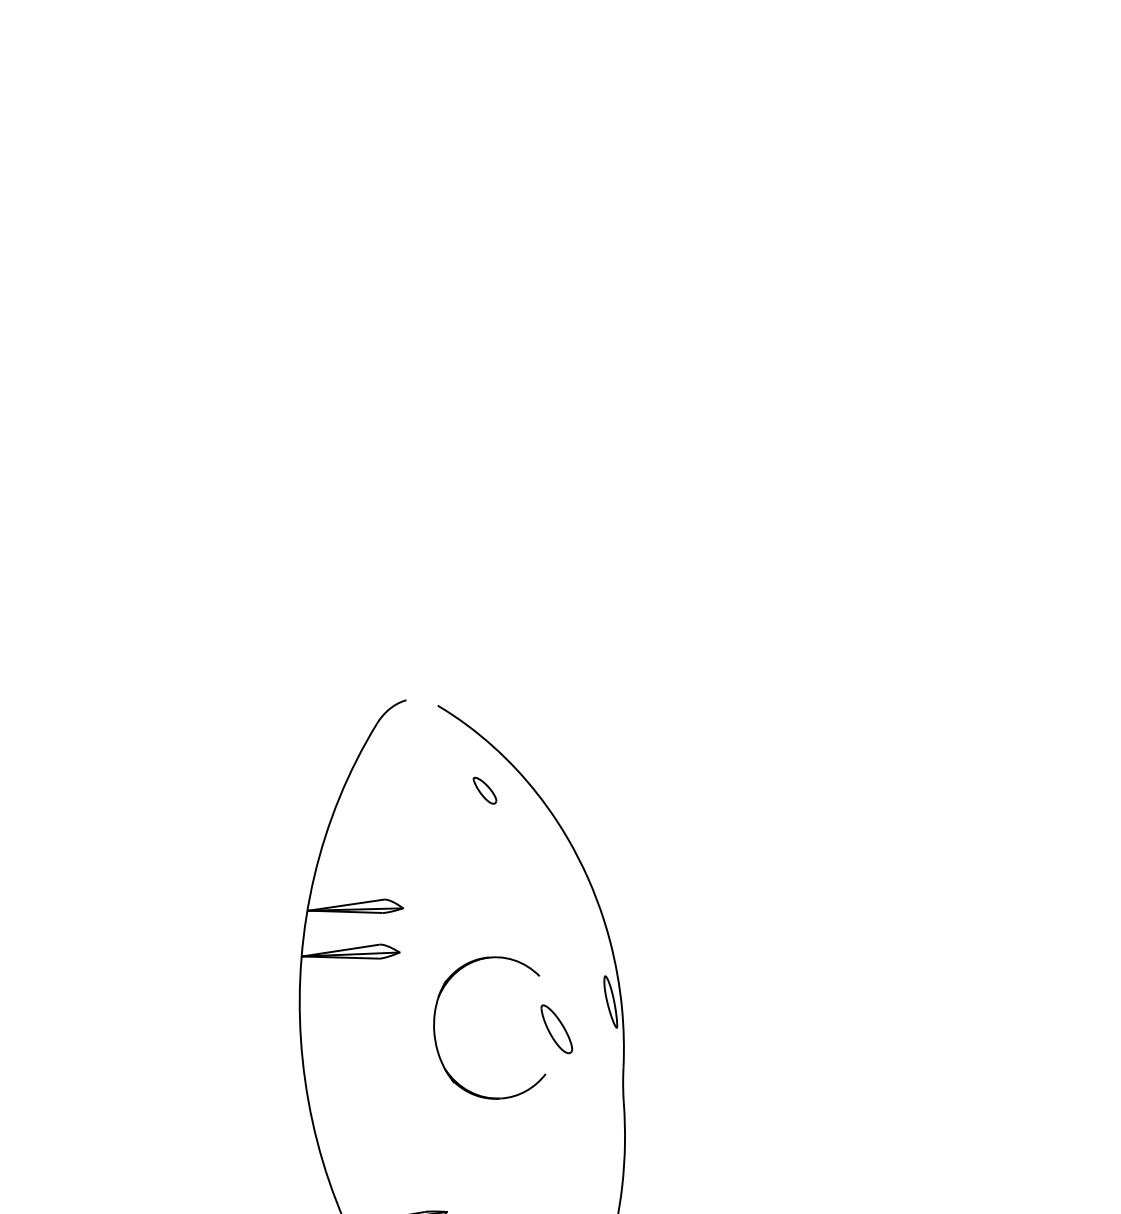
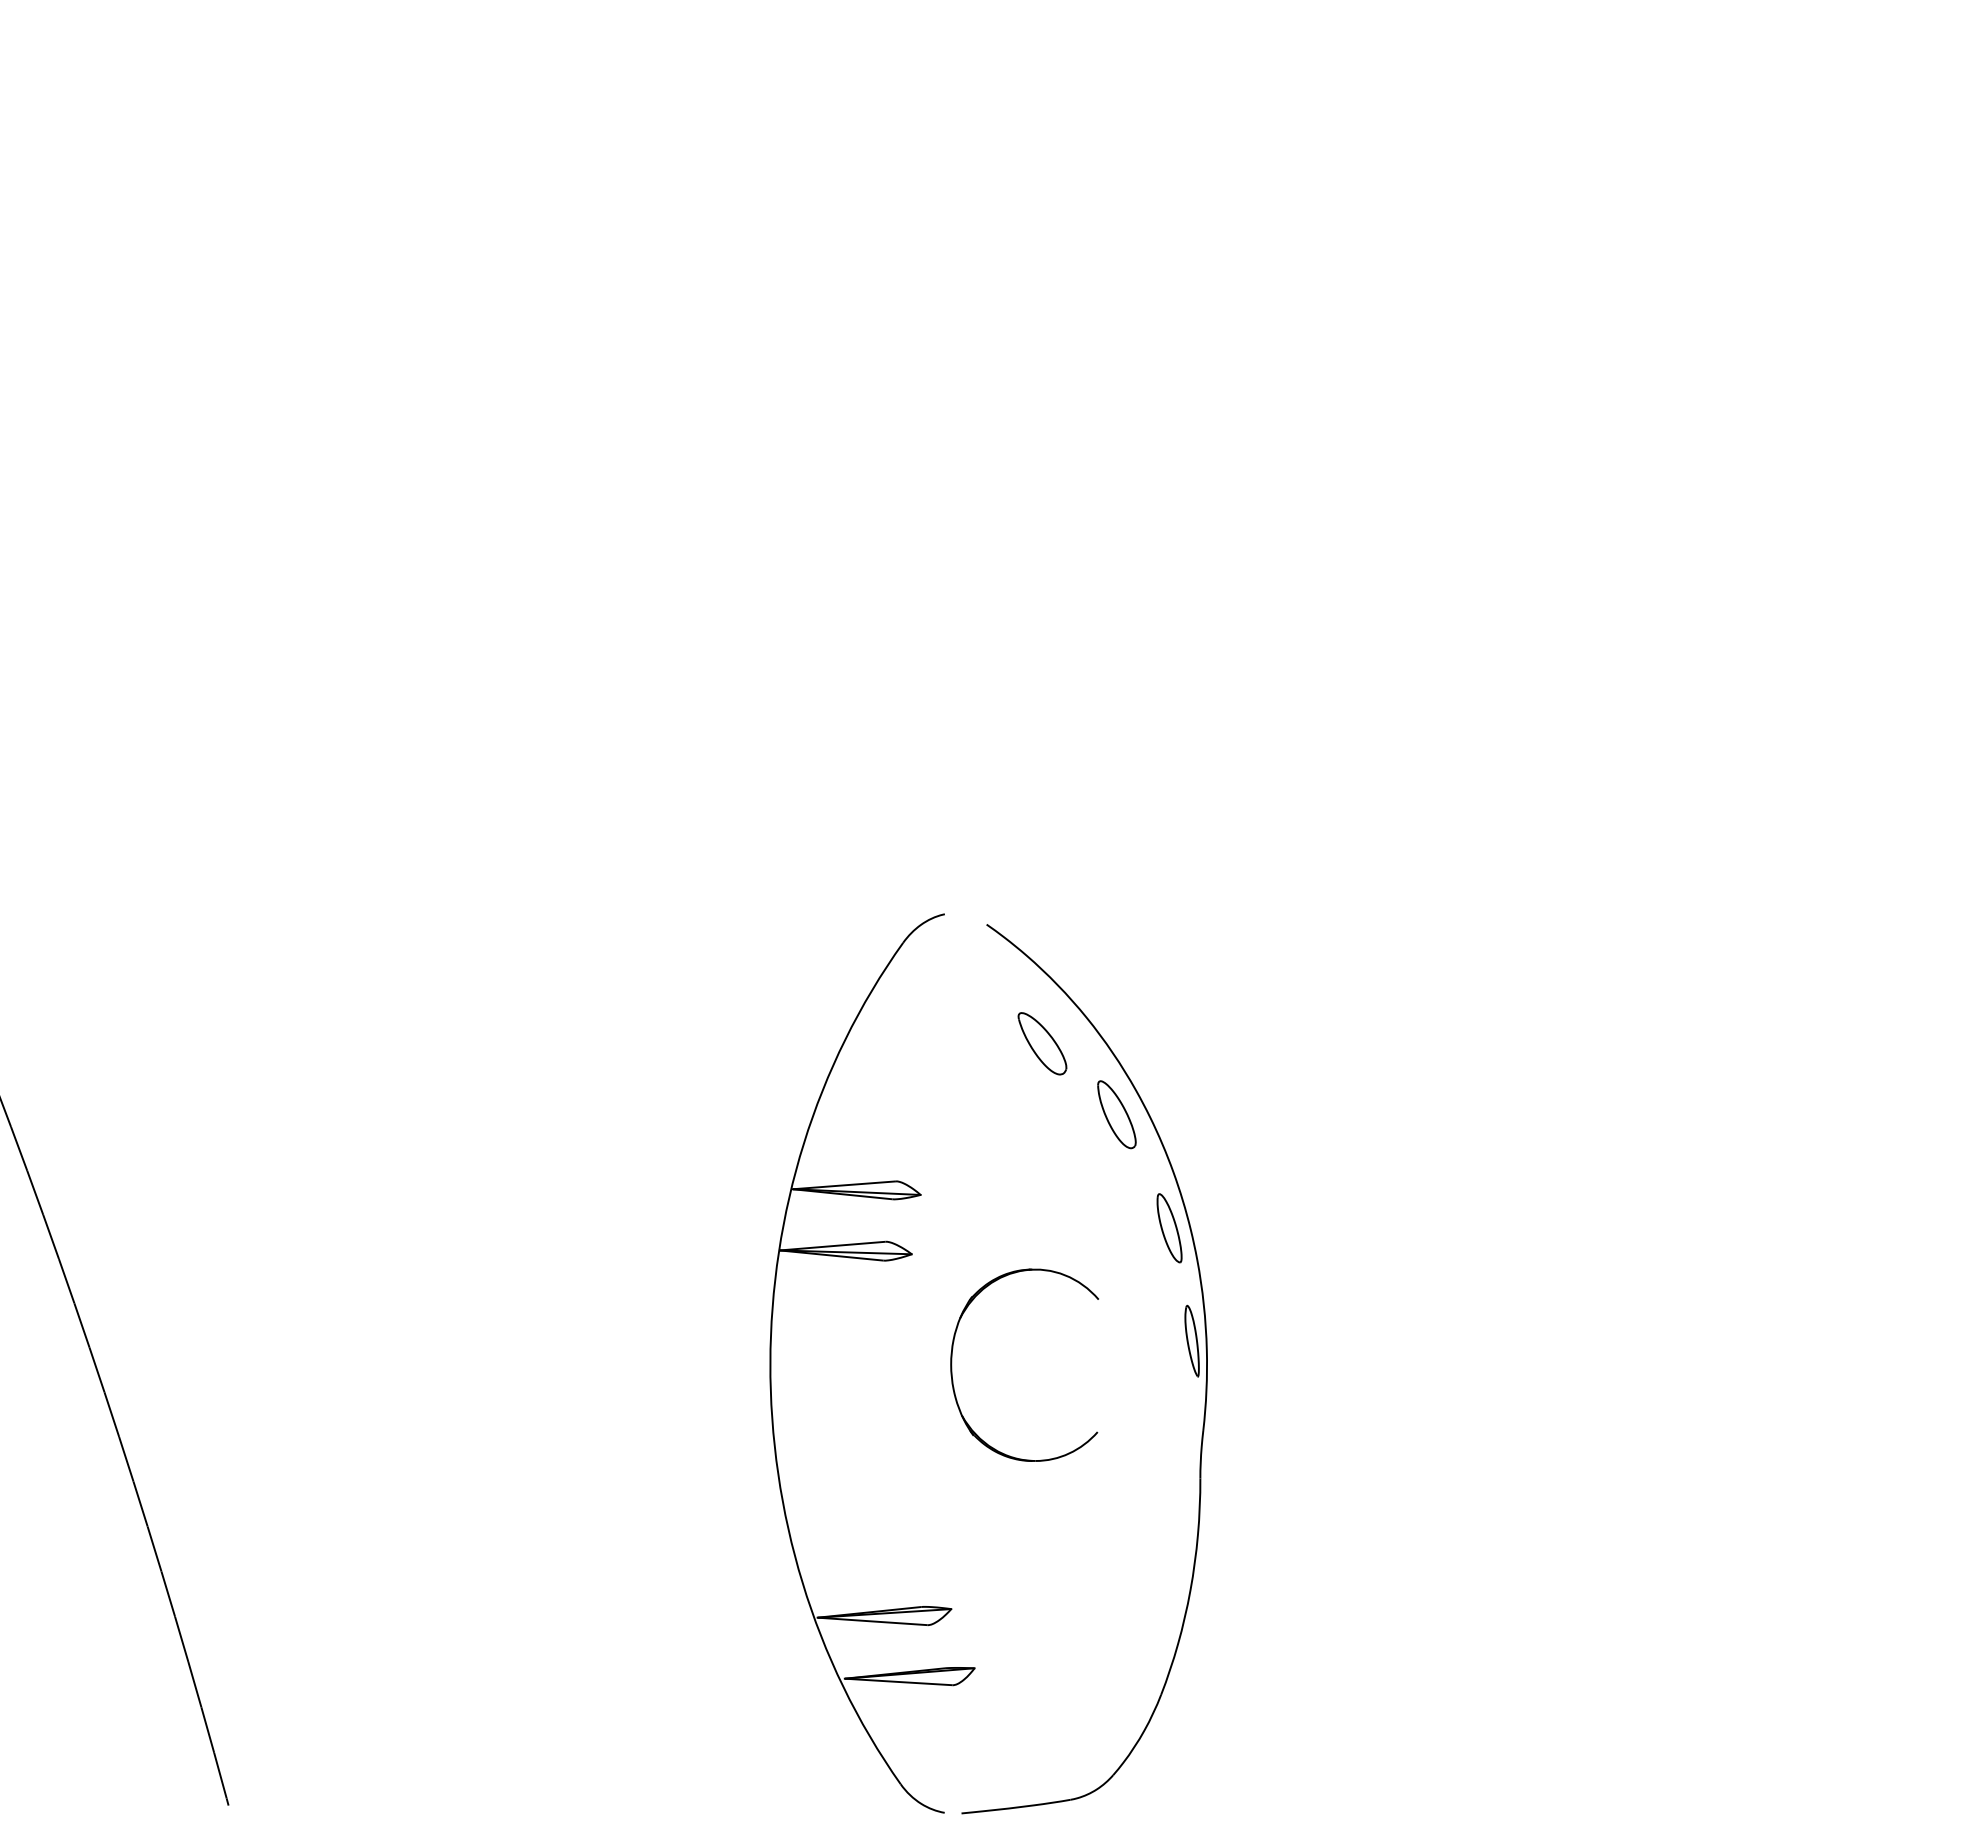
part: (485, 790) -> (1042, 1043), size x1.67
part: (588, 920) -> (1169, 1228), added
part: (556, 1029) -> (1116, 1114), moved

